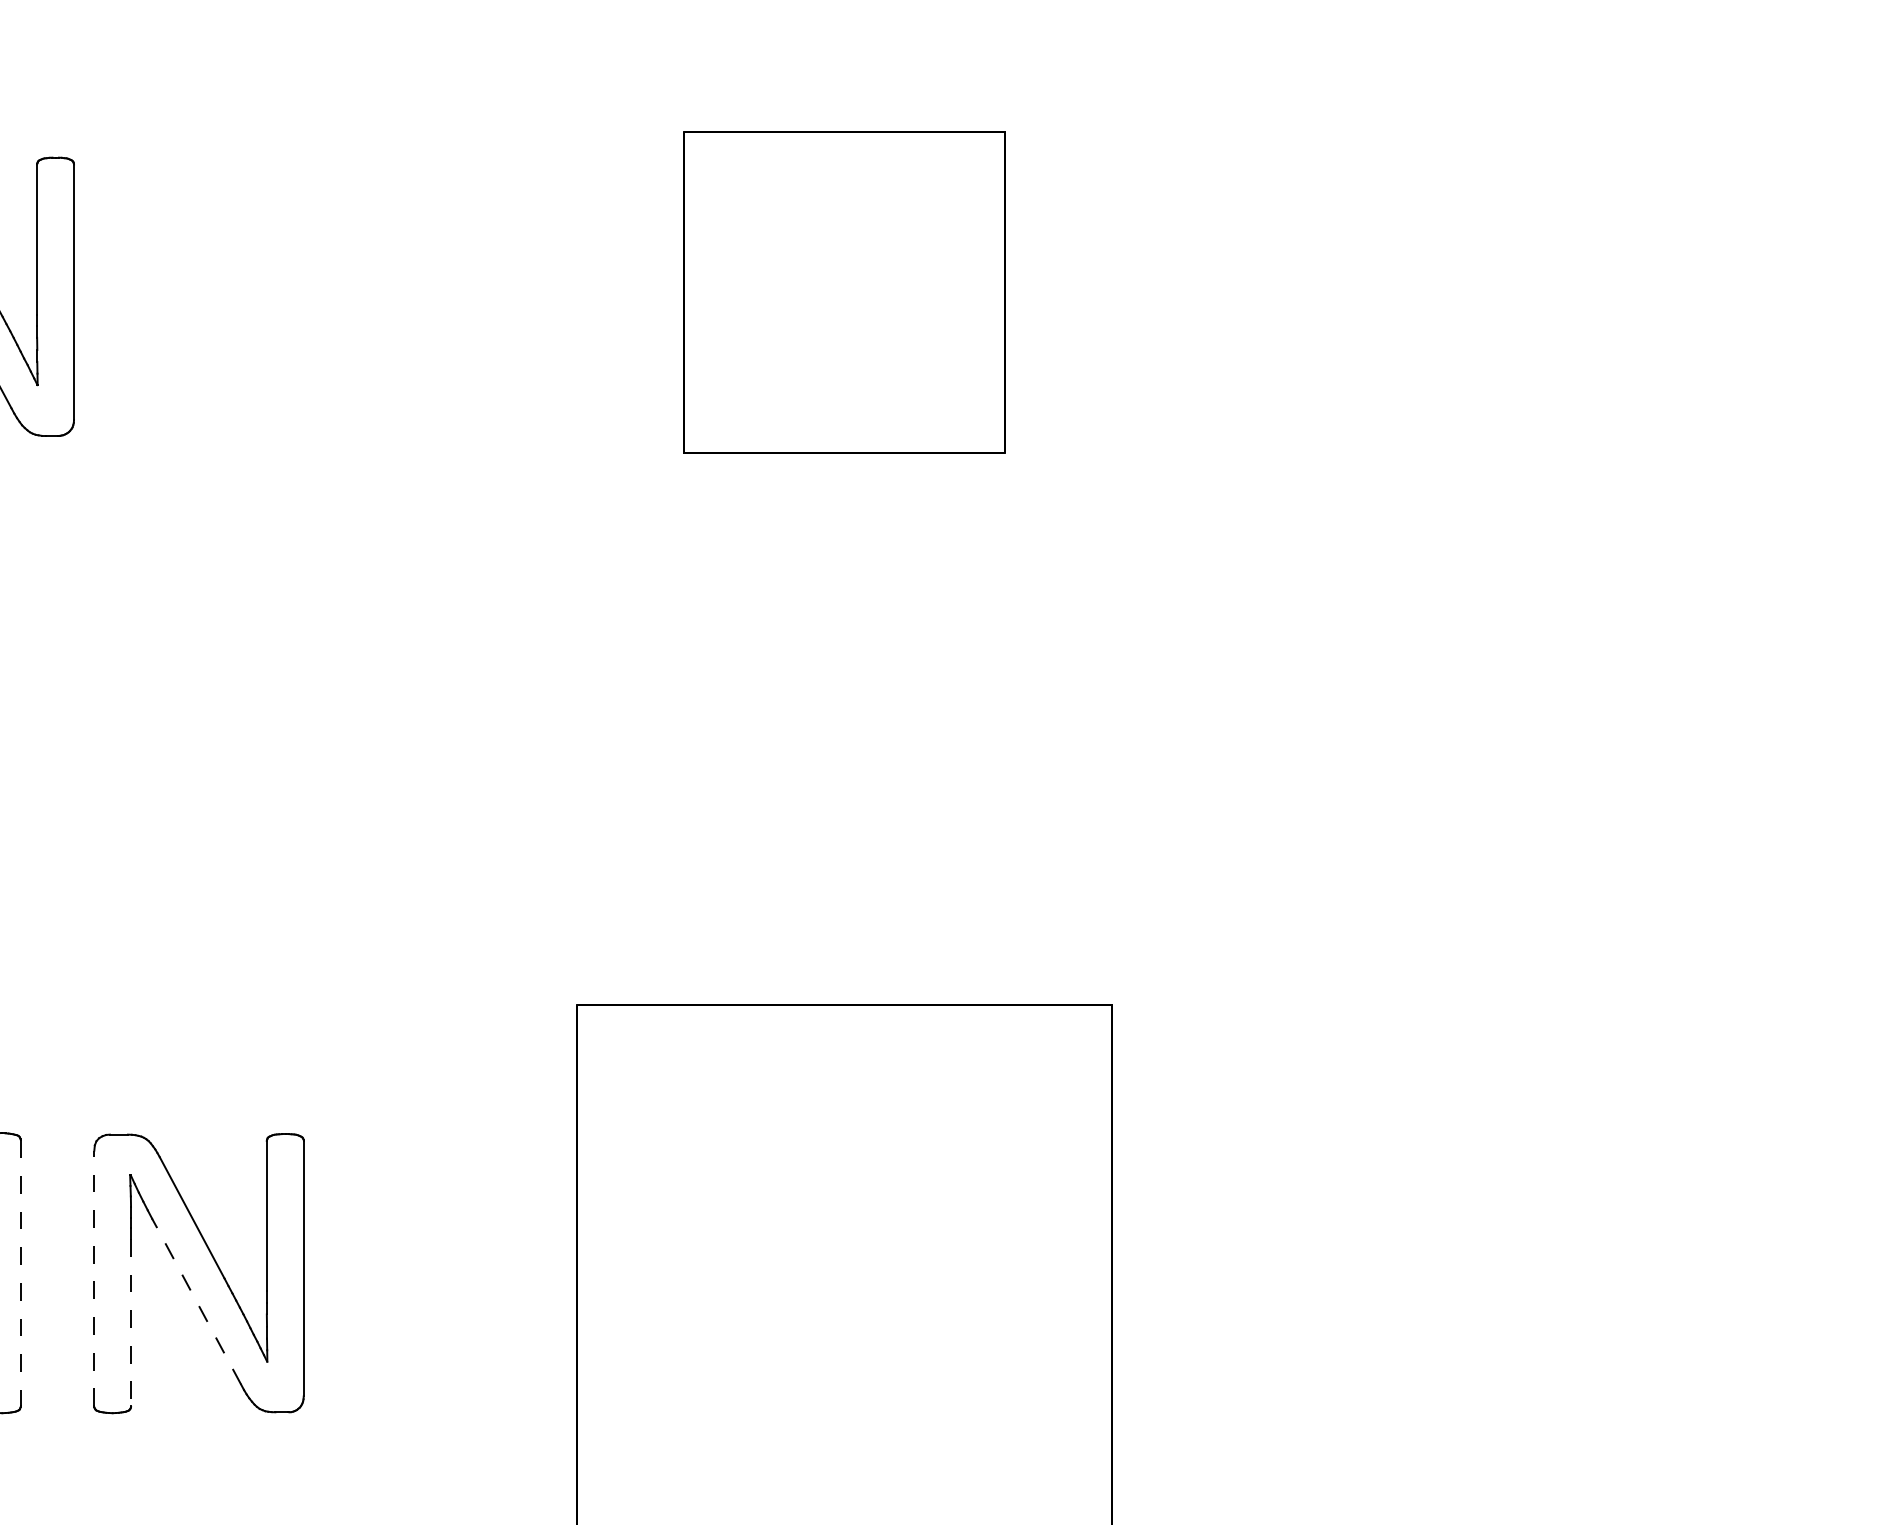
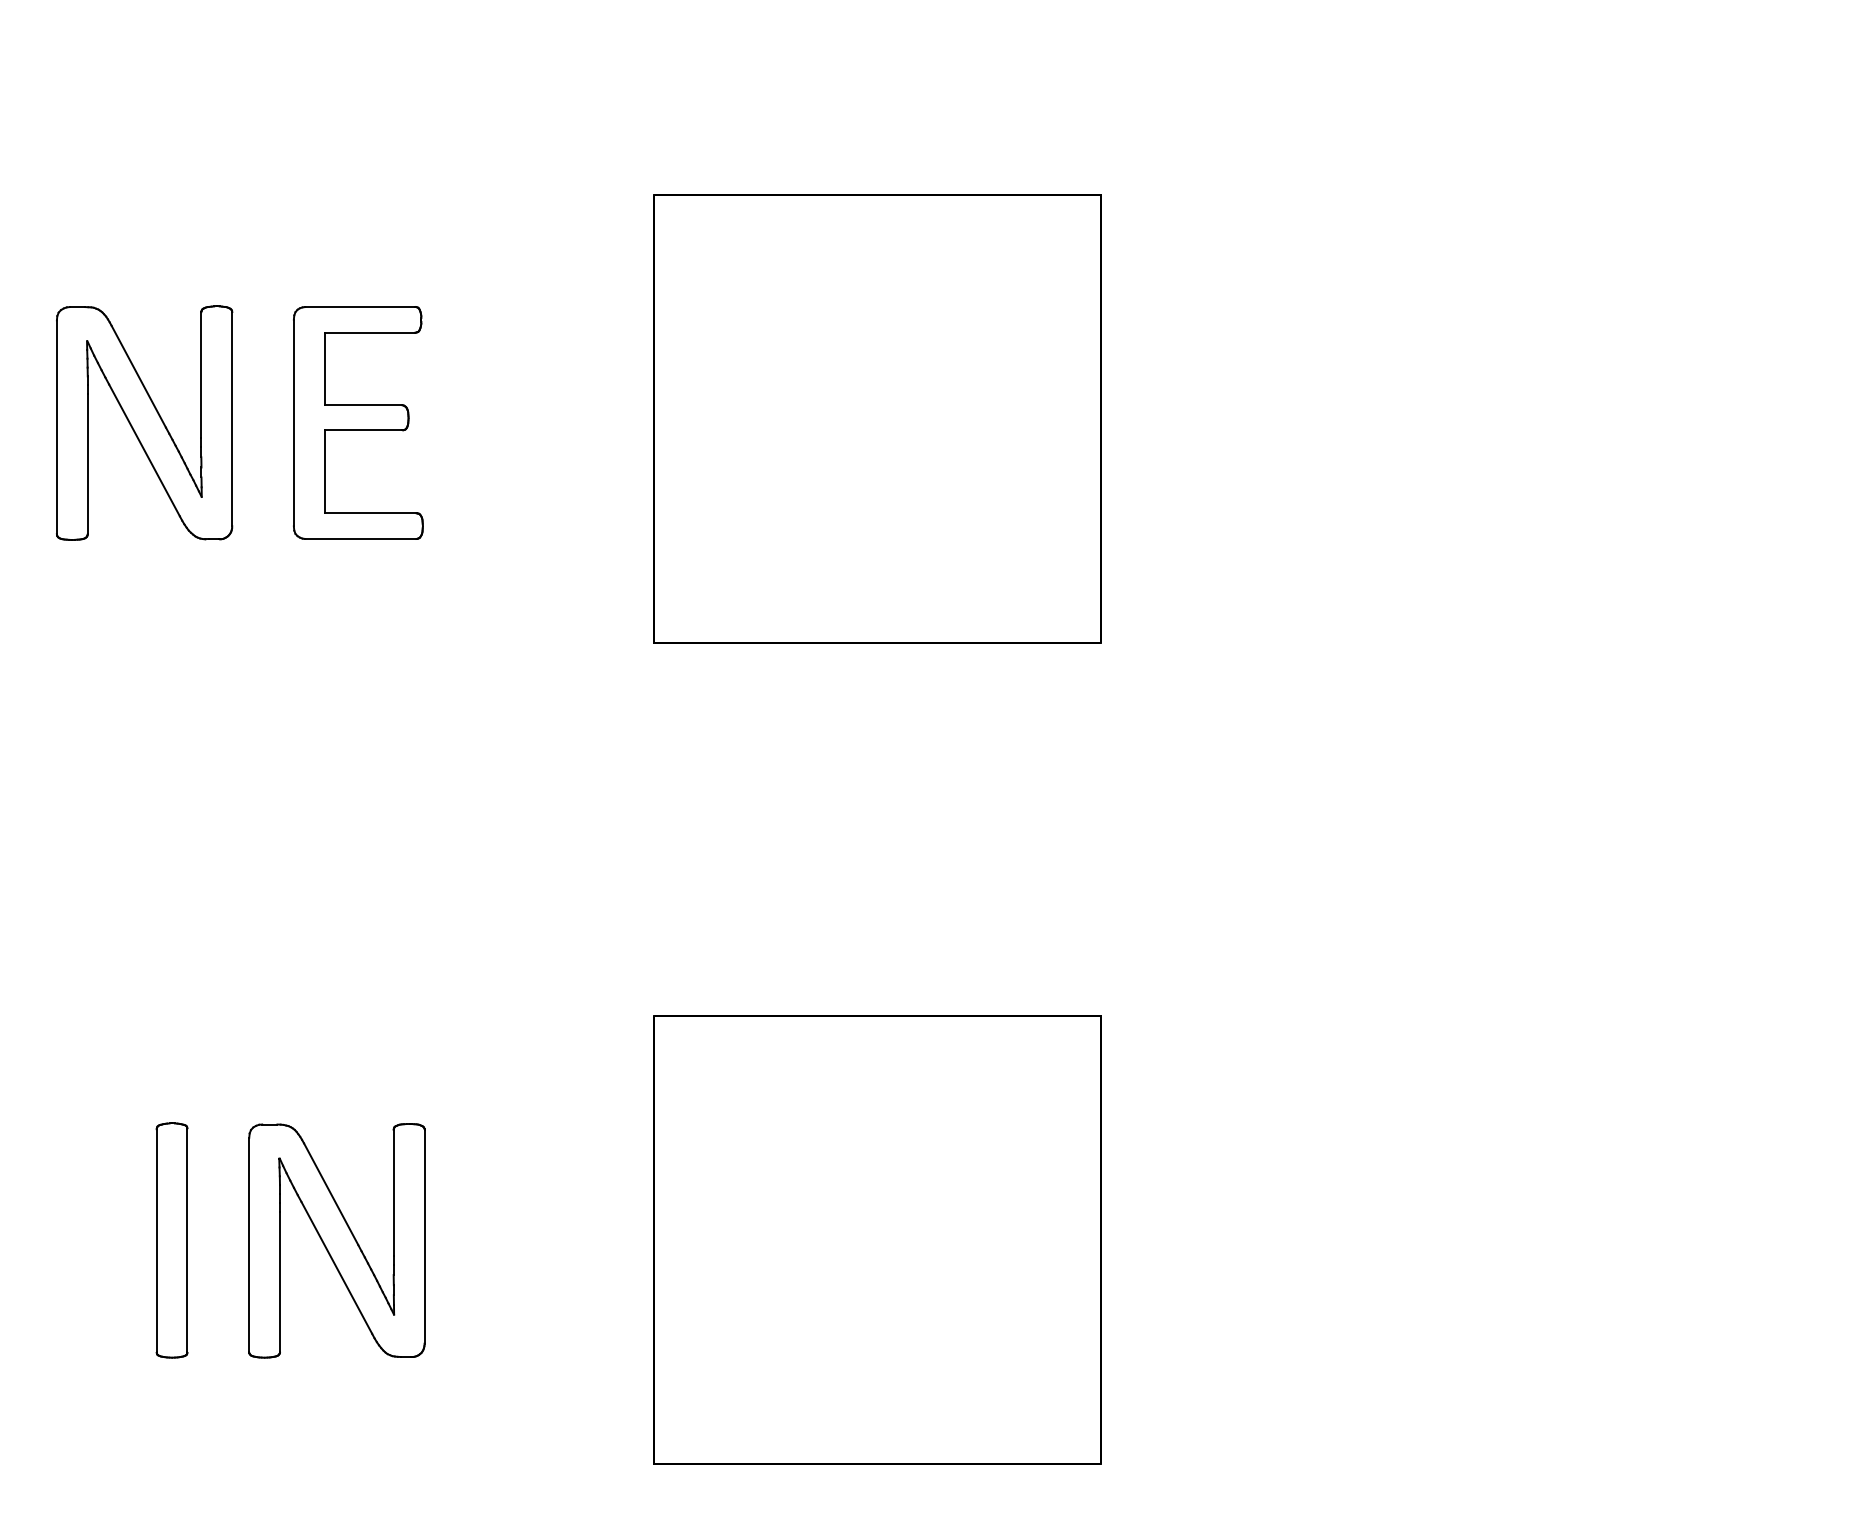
part: (844, 291) -> (877, 418), size x1.67
part: (224, 296) -> (358, 422), added
line: (20, 1274) -> (187, 1241), dashed -> solid
line: (94, 1277) -> (249, 1244), dashed -> solid
line: (198, 1305) -> (336, 1267), dashed -> solid
line: (130, 1323) -> (279, 1282), dashed -> solid

